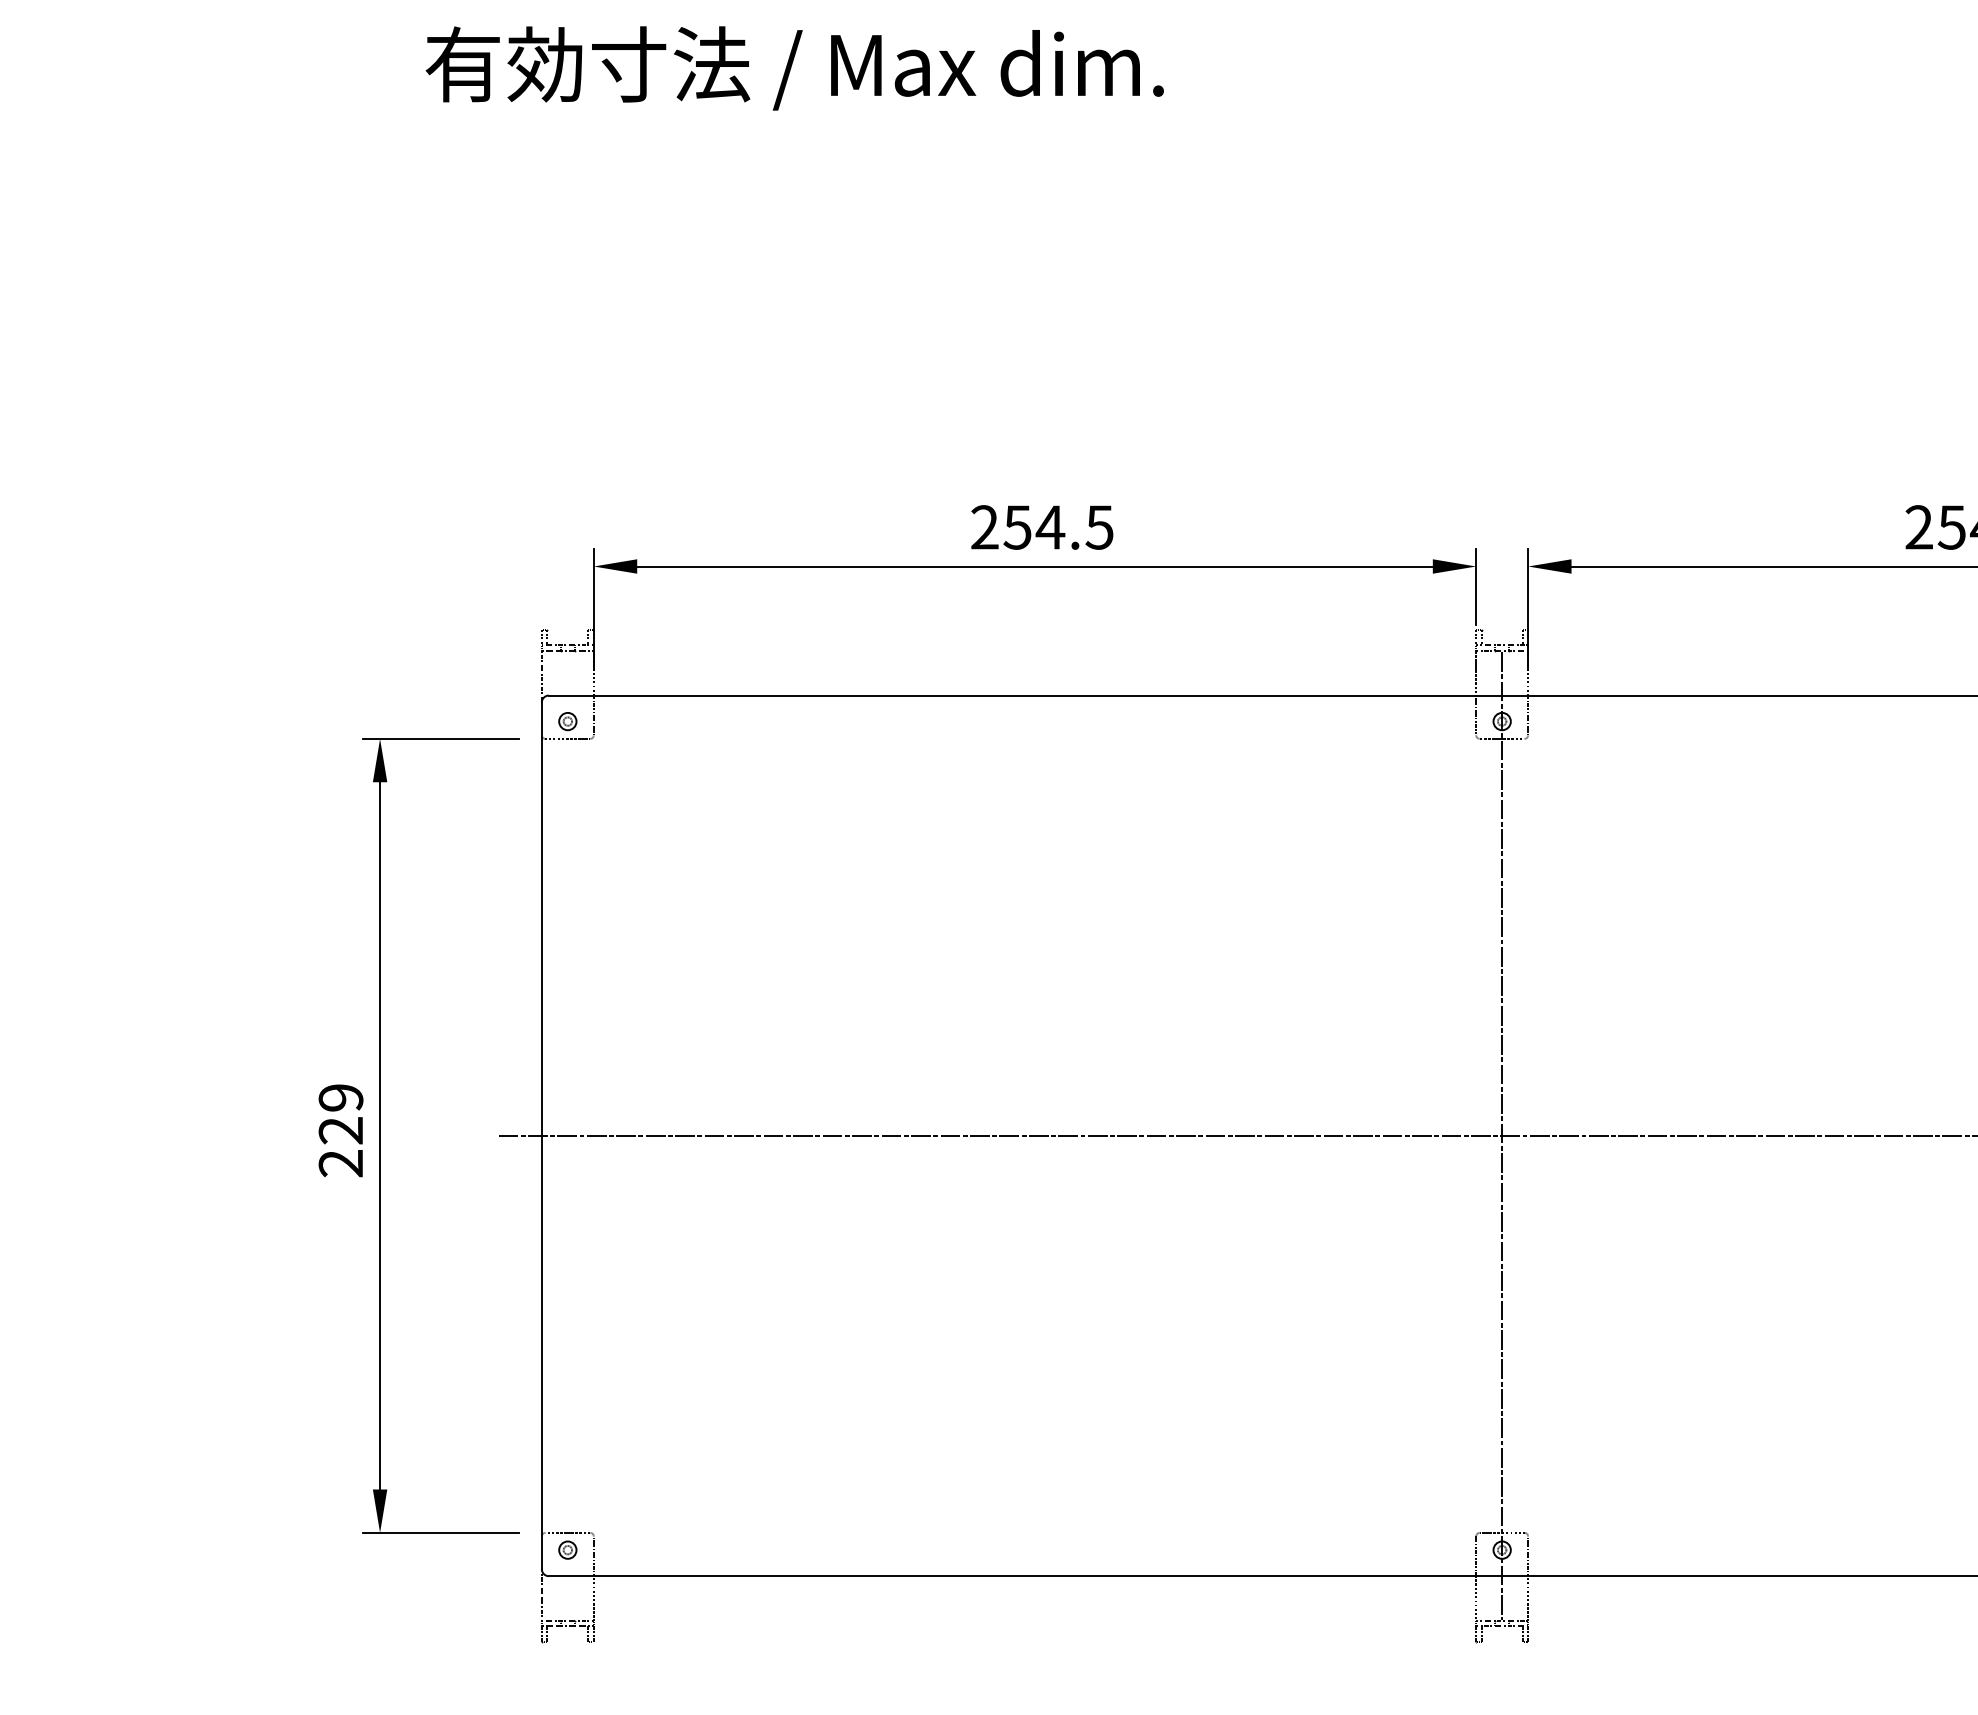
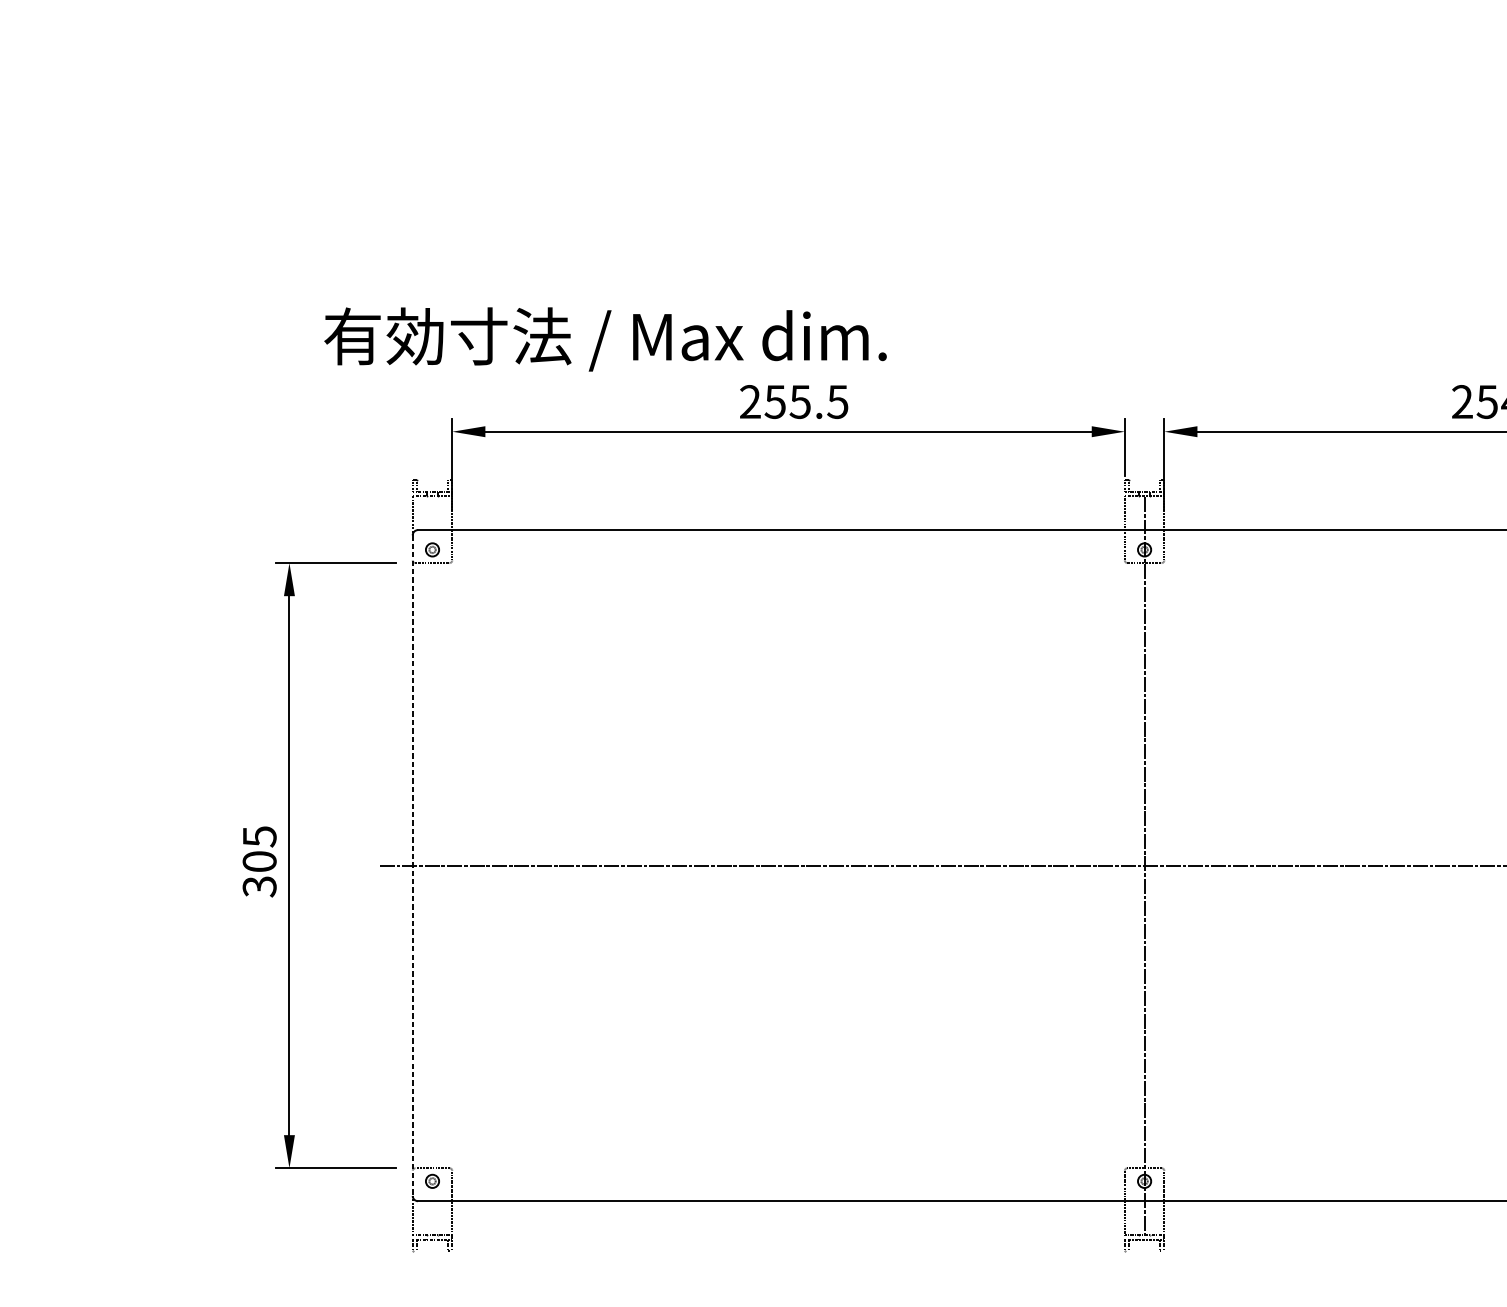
text: (794, 68) -> (605, 339), moved
text: (1050, 527) -> (800, 402), 254.5 -> 255.5
text: (340, 1130) -> (259, 861), 229 -> 305
line: (541, 1136) -> (412, 866), solid -> dashed

